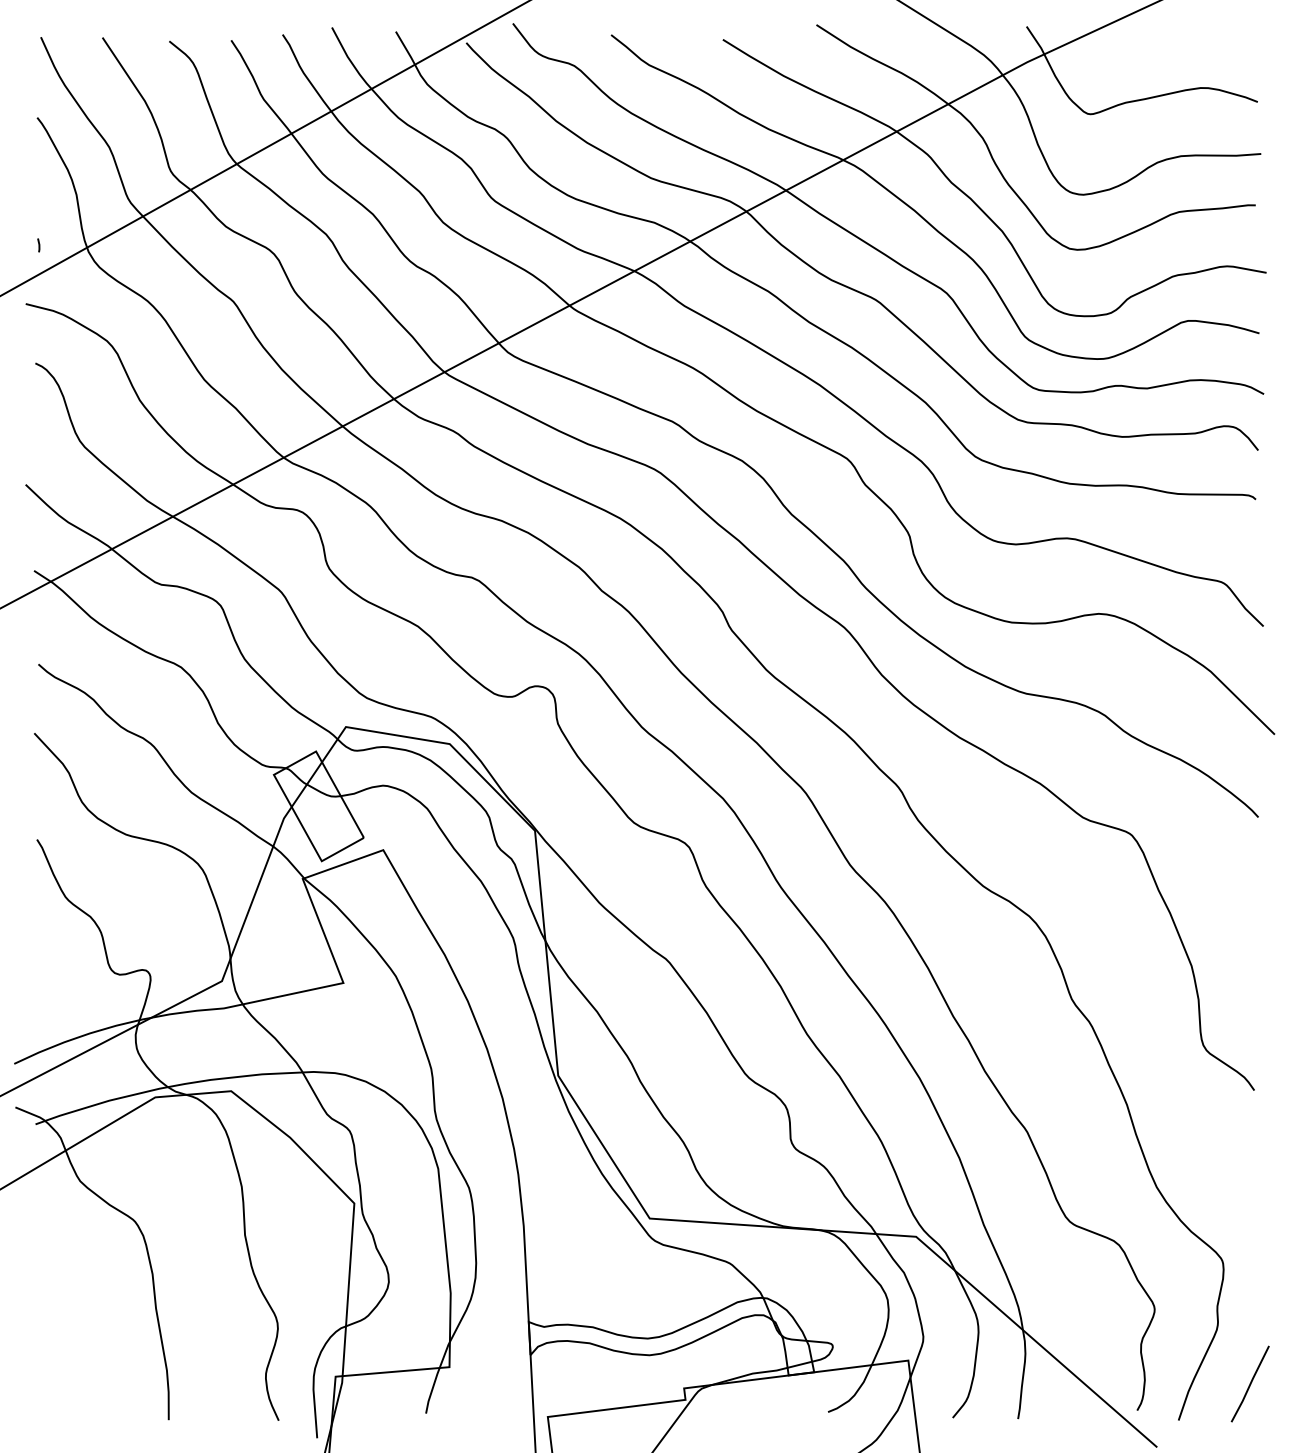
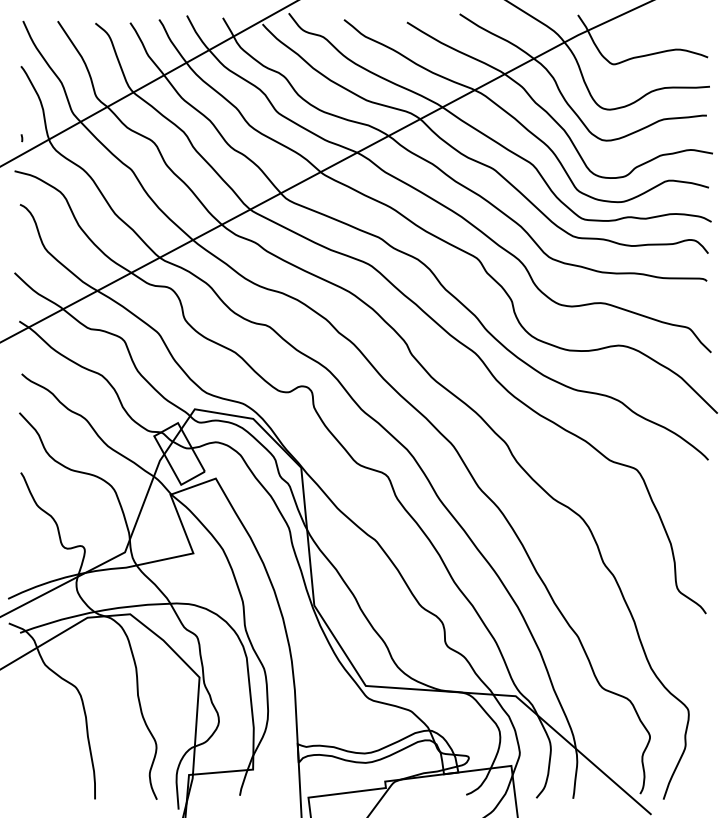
line: (1249, 1382) -> (703, 778), removed

